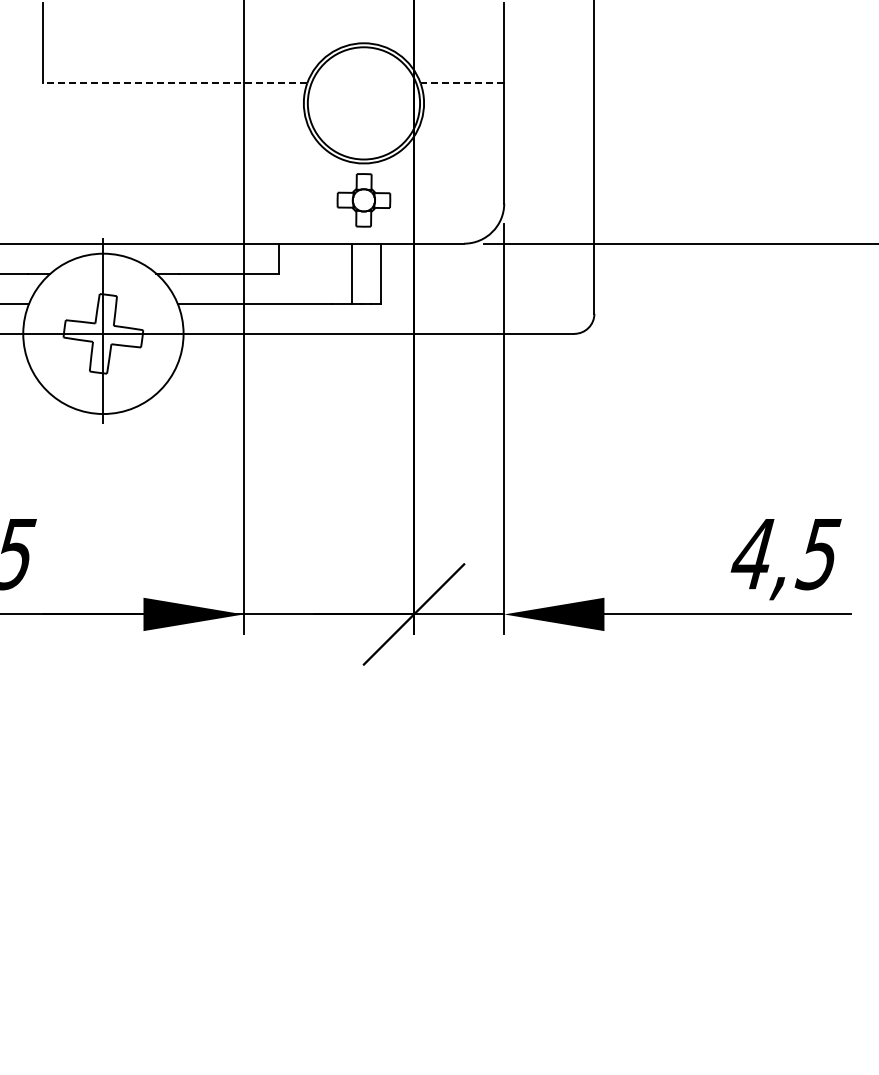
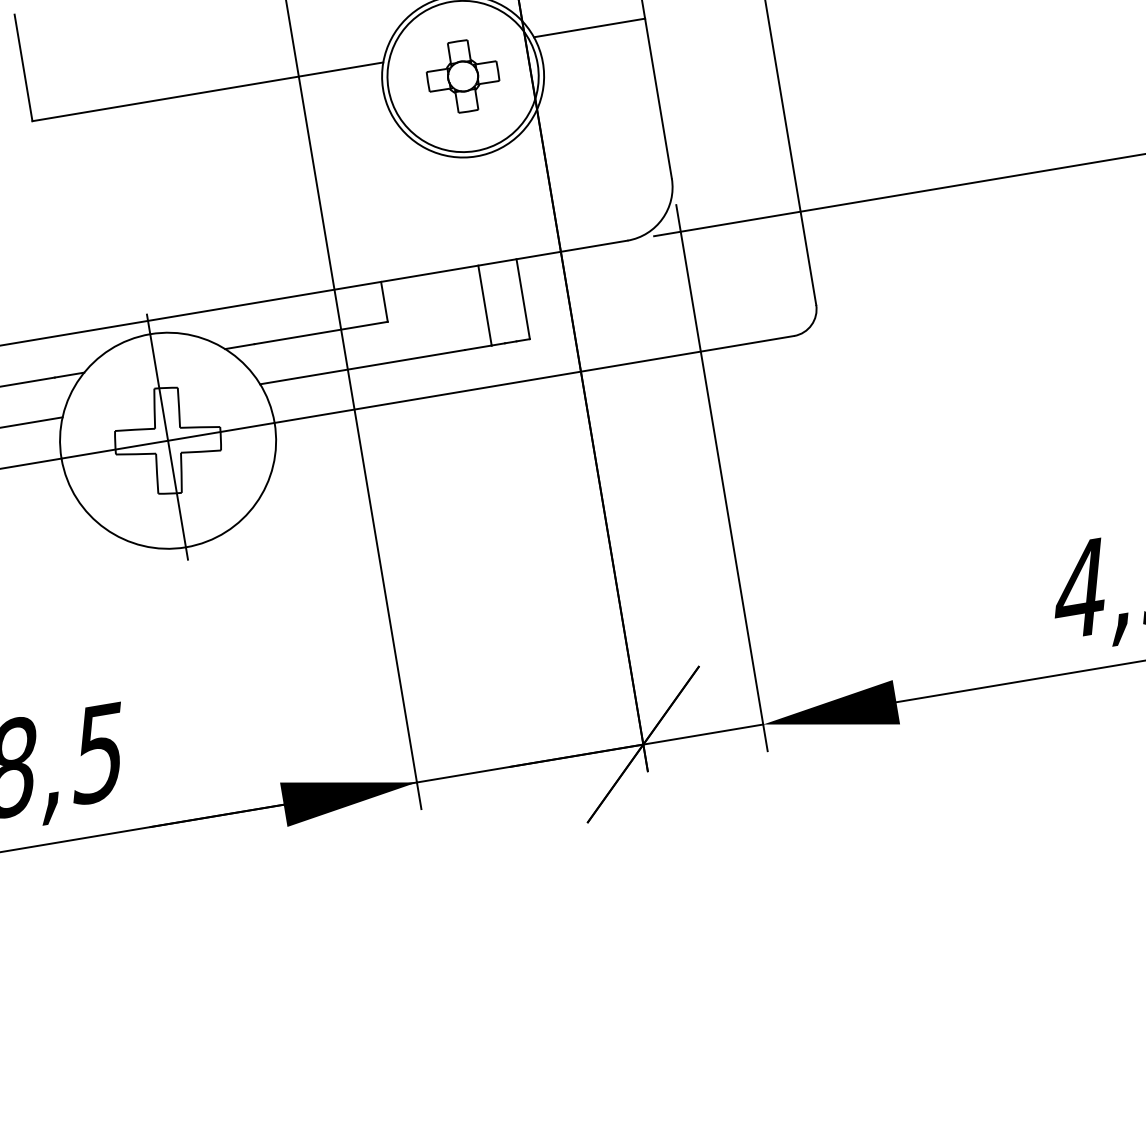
line: (175, 83) -> (208, 91), dashed -> solid
line: (462, 83) -> (589, 28), dashed -> solid
part: (363, 200) -> (462, 76), moved

